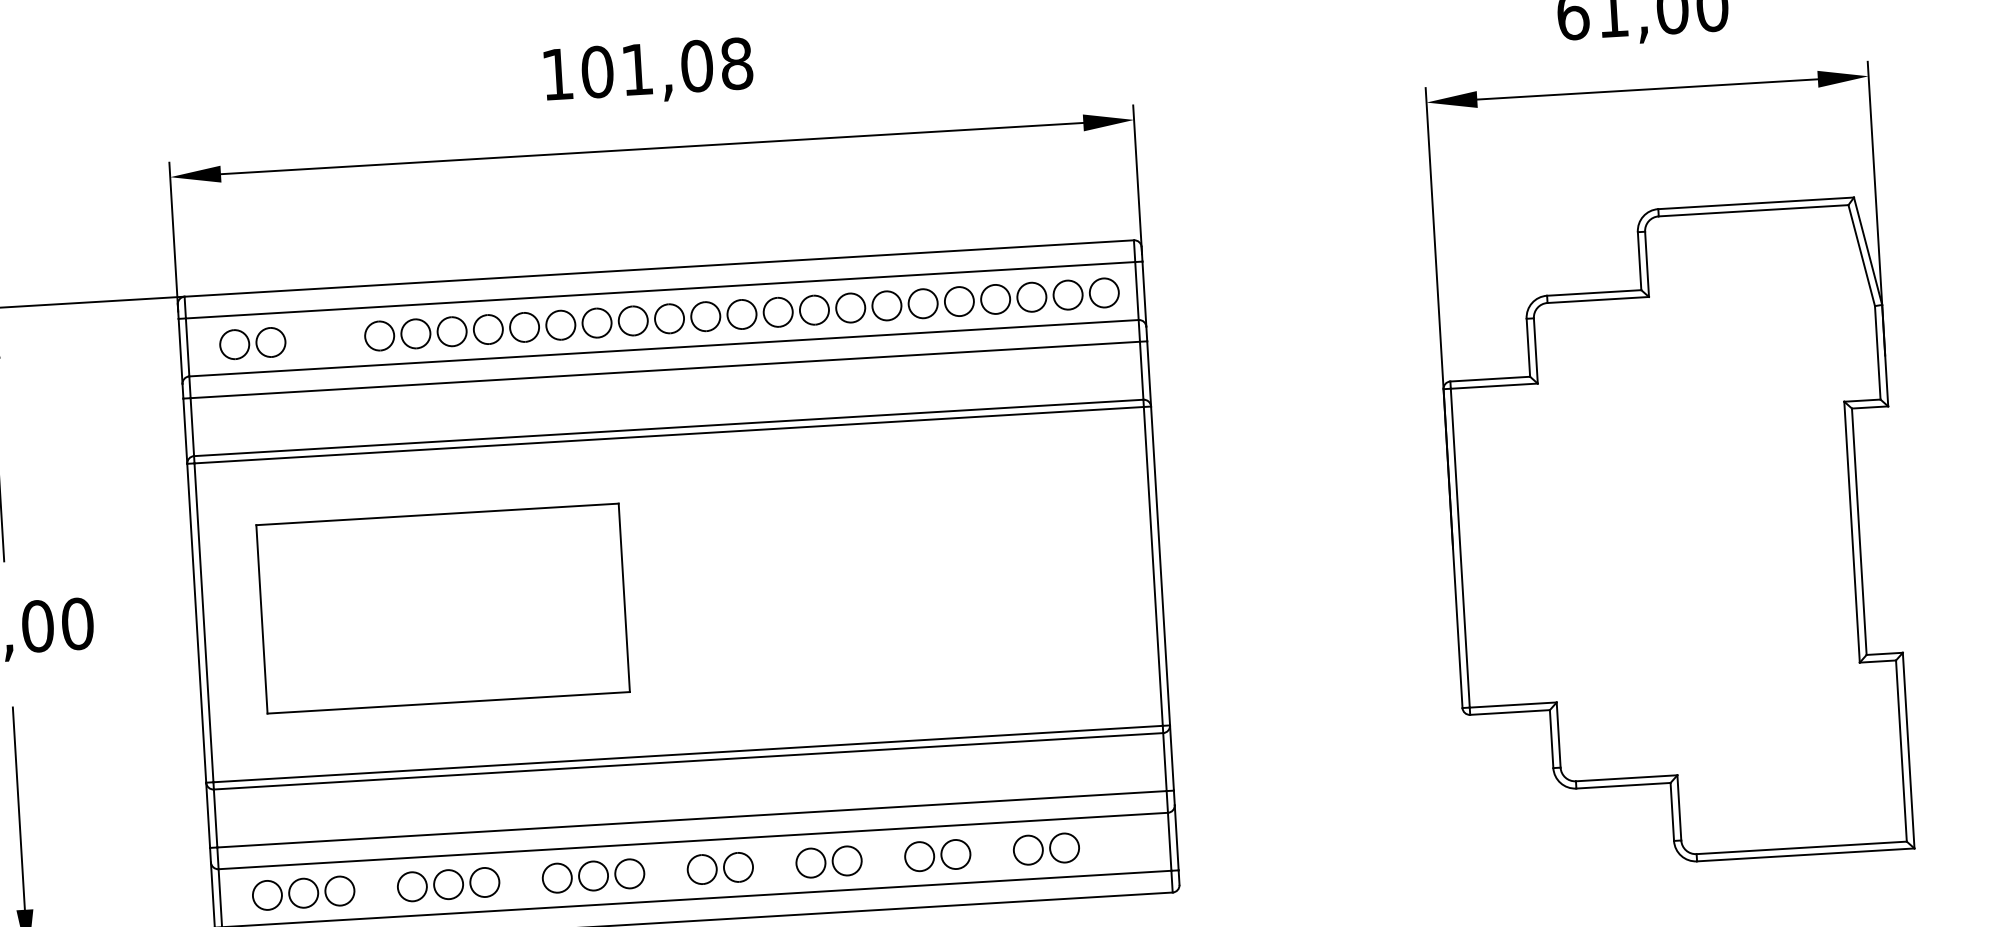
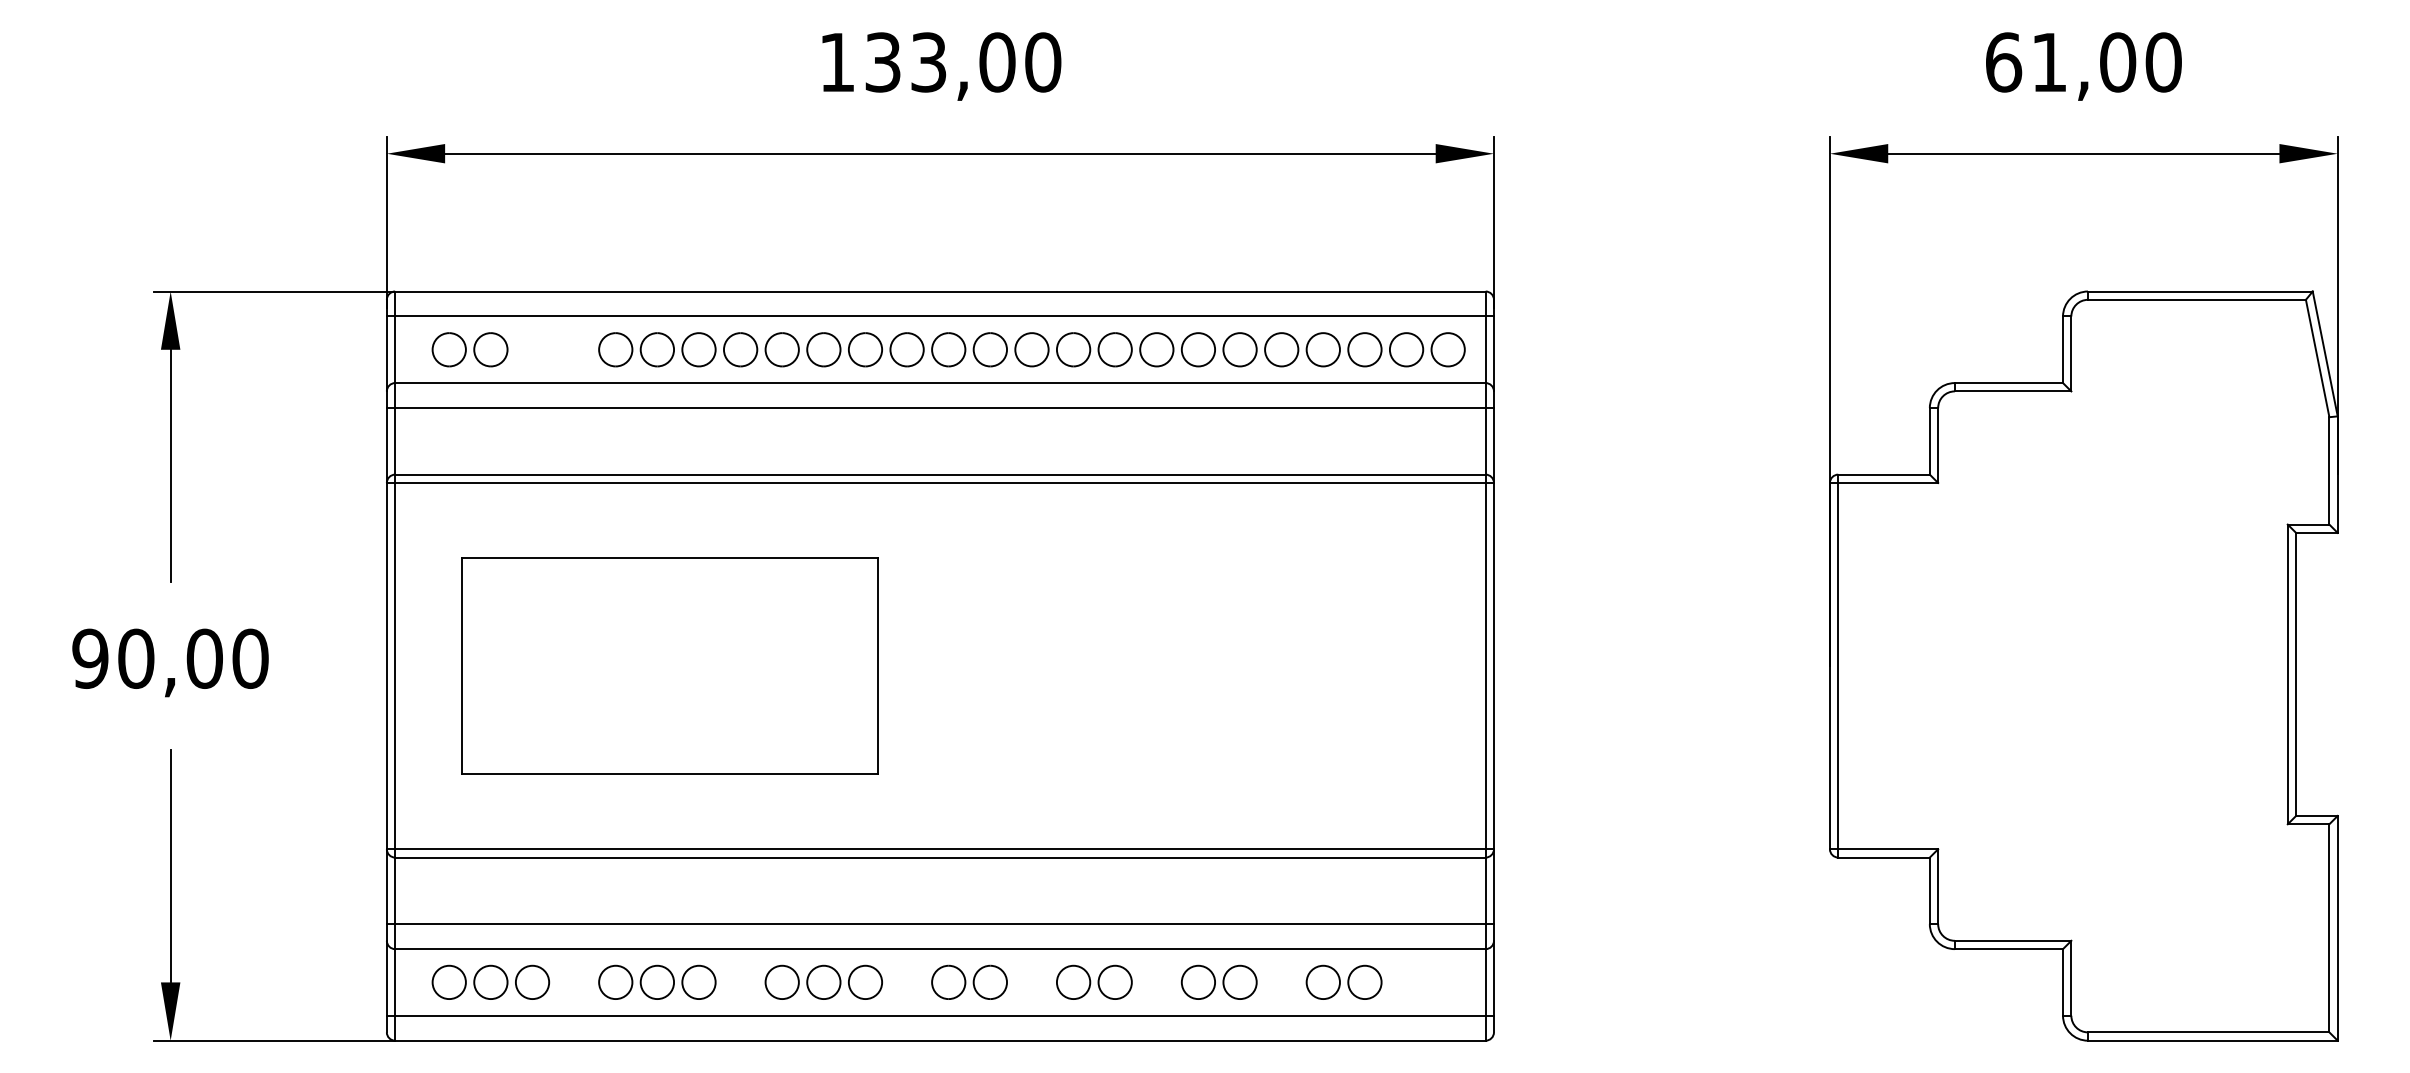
text: (667, 67) -> (963, 62), 101,08 -> 133,00

